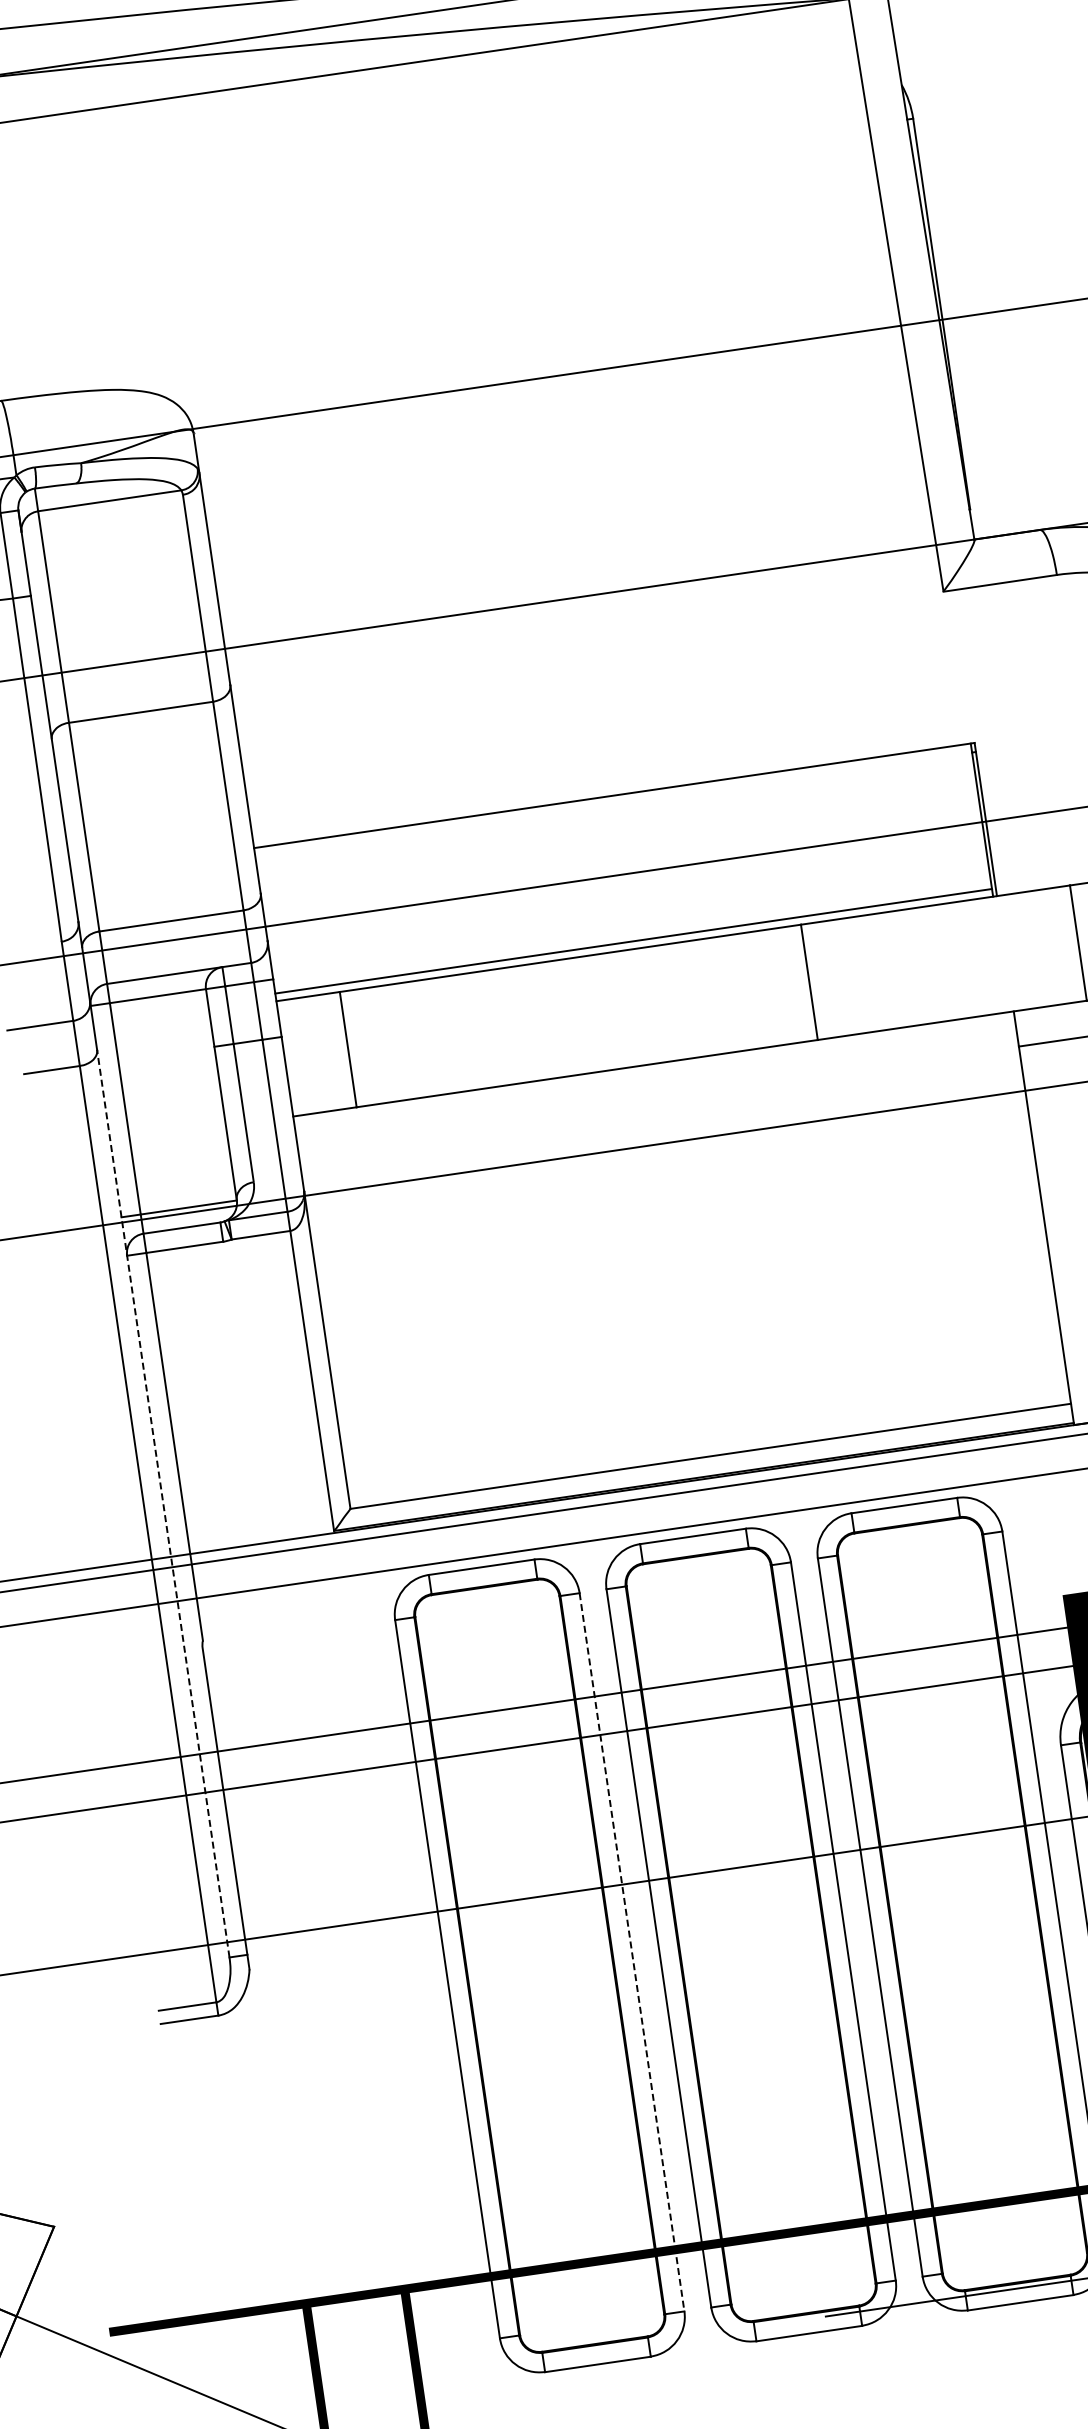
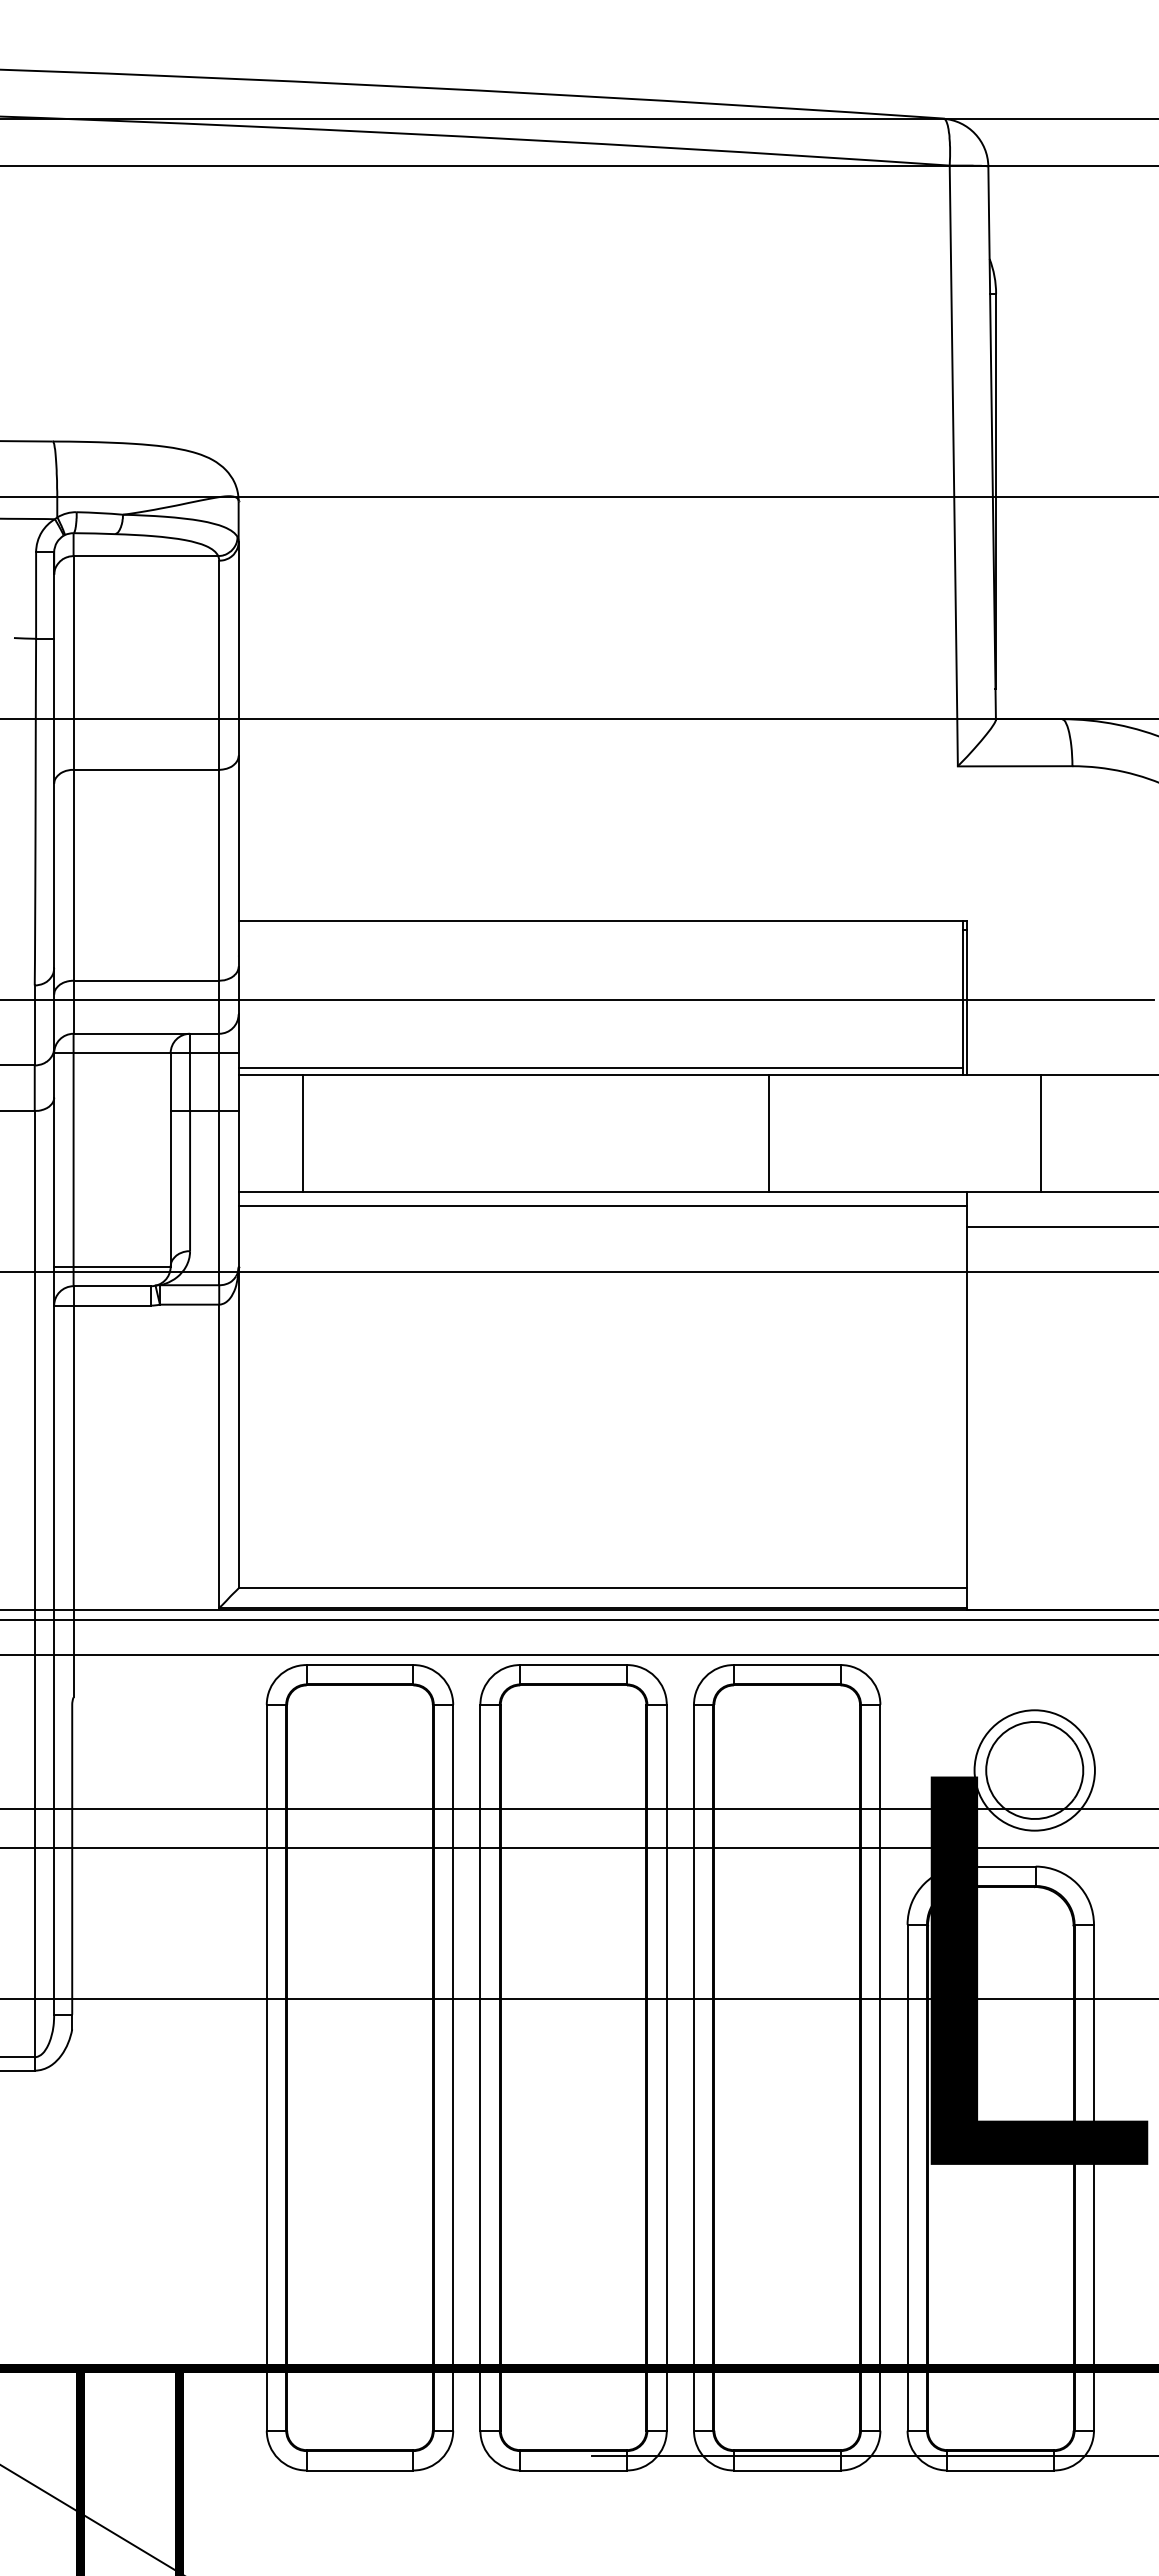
line: (655, 1077) -> (602, 1205), added
line: (163, 1503) -> (54, 1556), dashed -> solid
line: (632, 1952) -> (453, 2067), dashed -> solid

